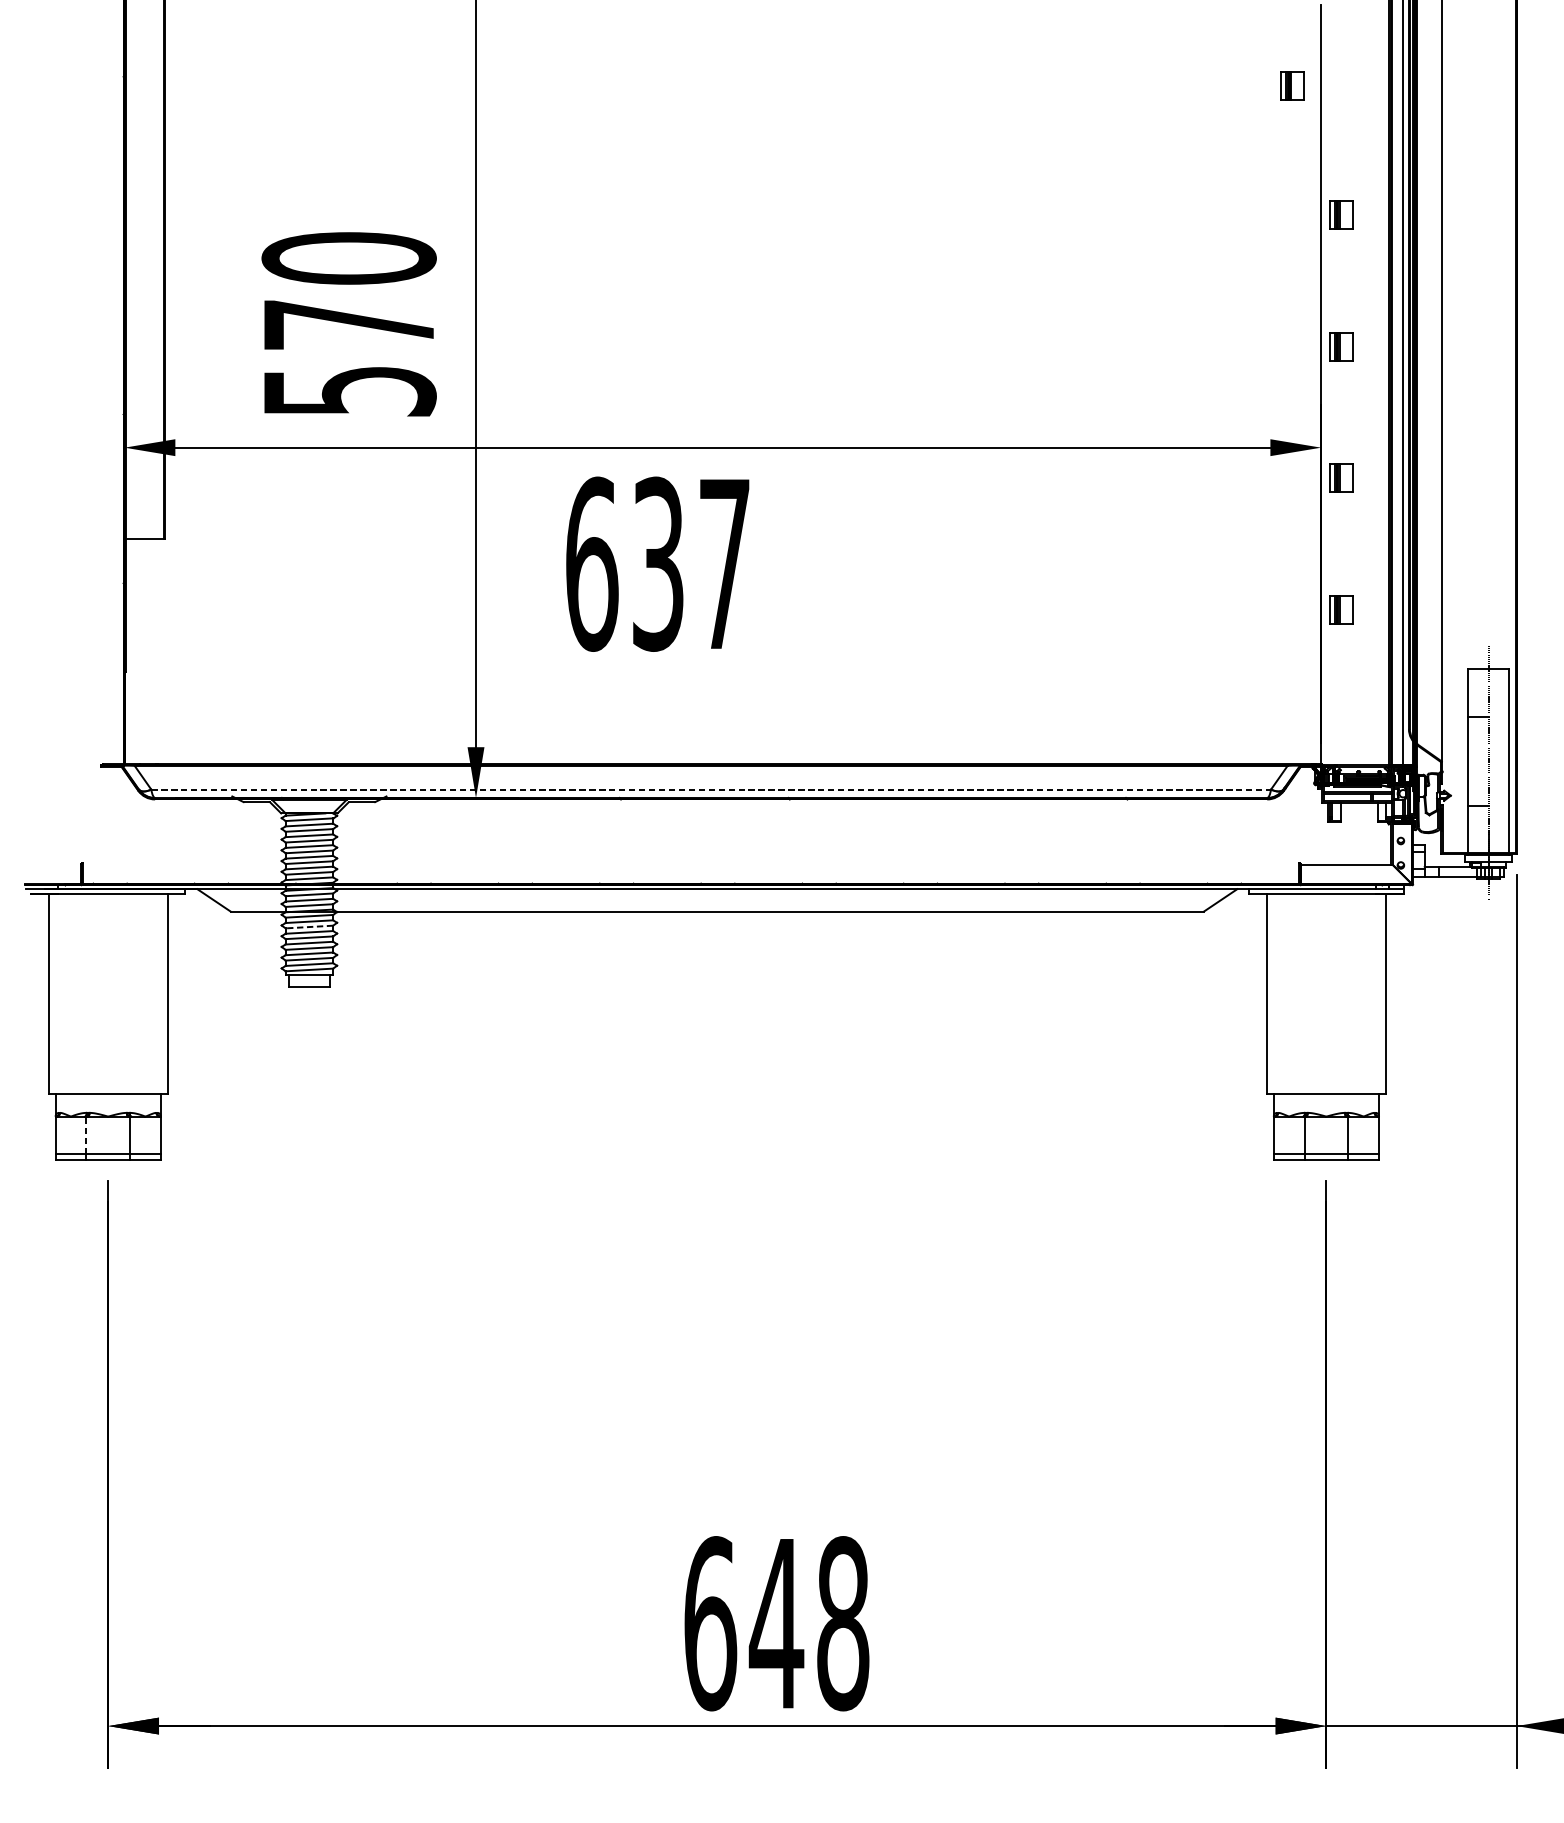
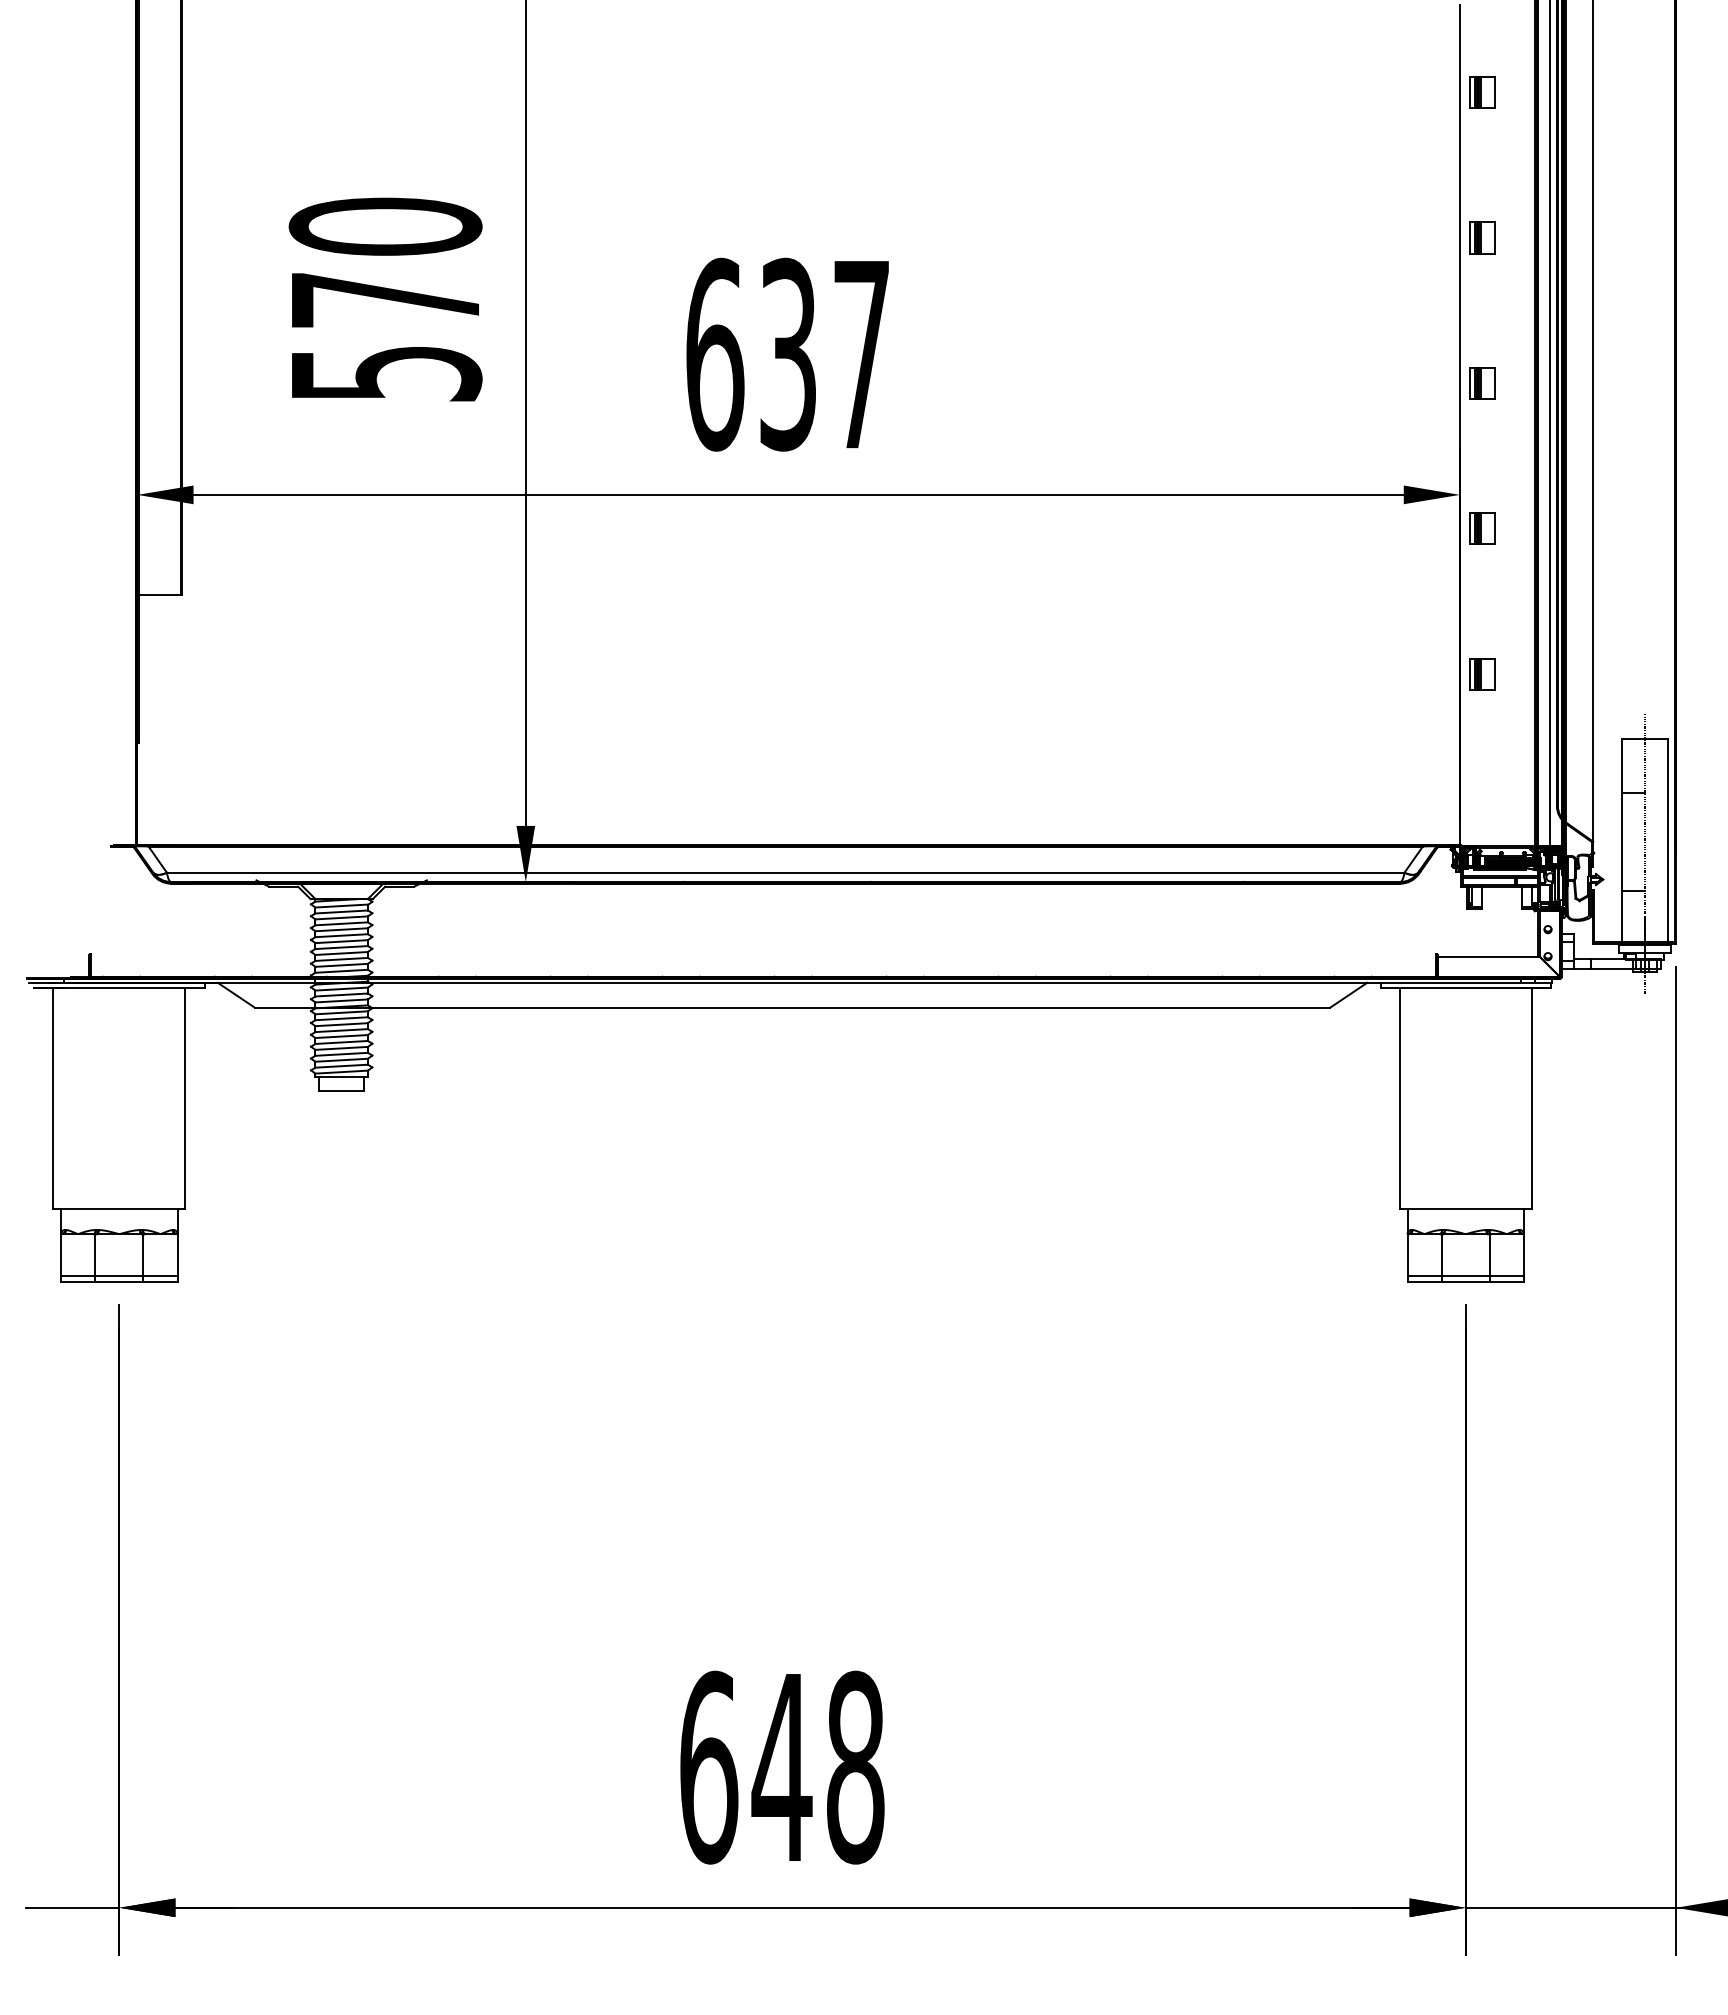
part: (1292, 86) -> (1482, 92), moved
text: (349, 324) -> (385, 299), moved
text: (657, 564) -> (787, 354), moved
line: (710, 789) -> (785, 872), dashed -> solid
line: (309, 926) -> (341, 1024), dashed -> solid
line: (86, 1134) -> (95, 1254), dashed -> solid
text: (777, 1623) -> (782, 1767), moved
line: (65, 1725) -> (72, 1907), added

